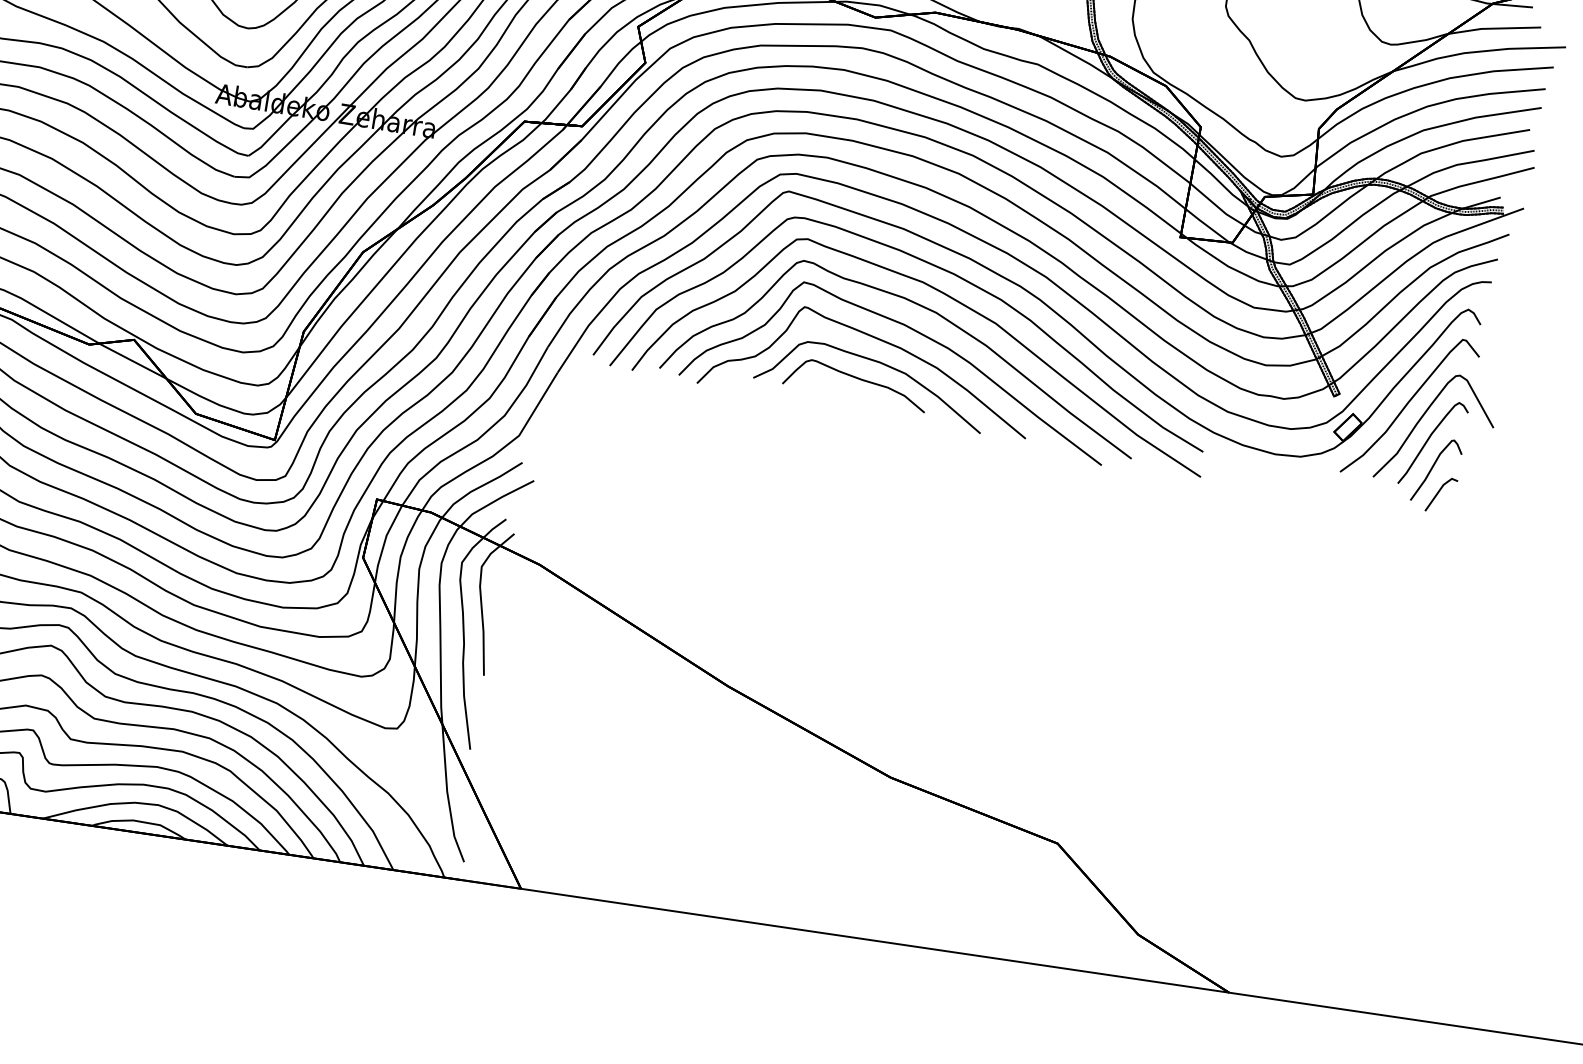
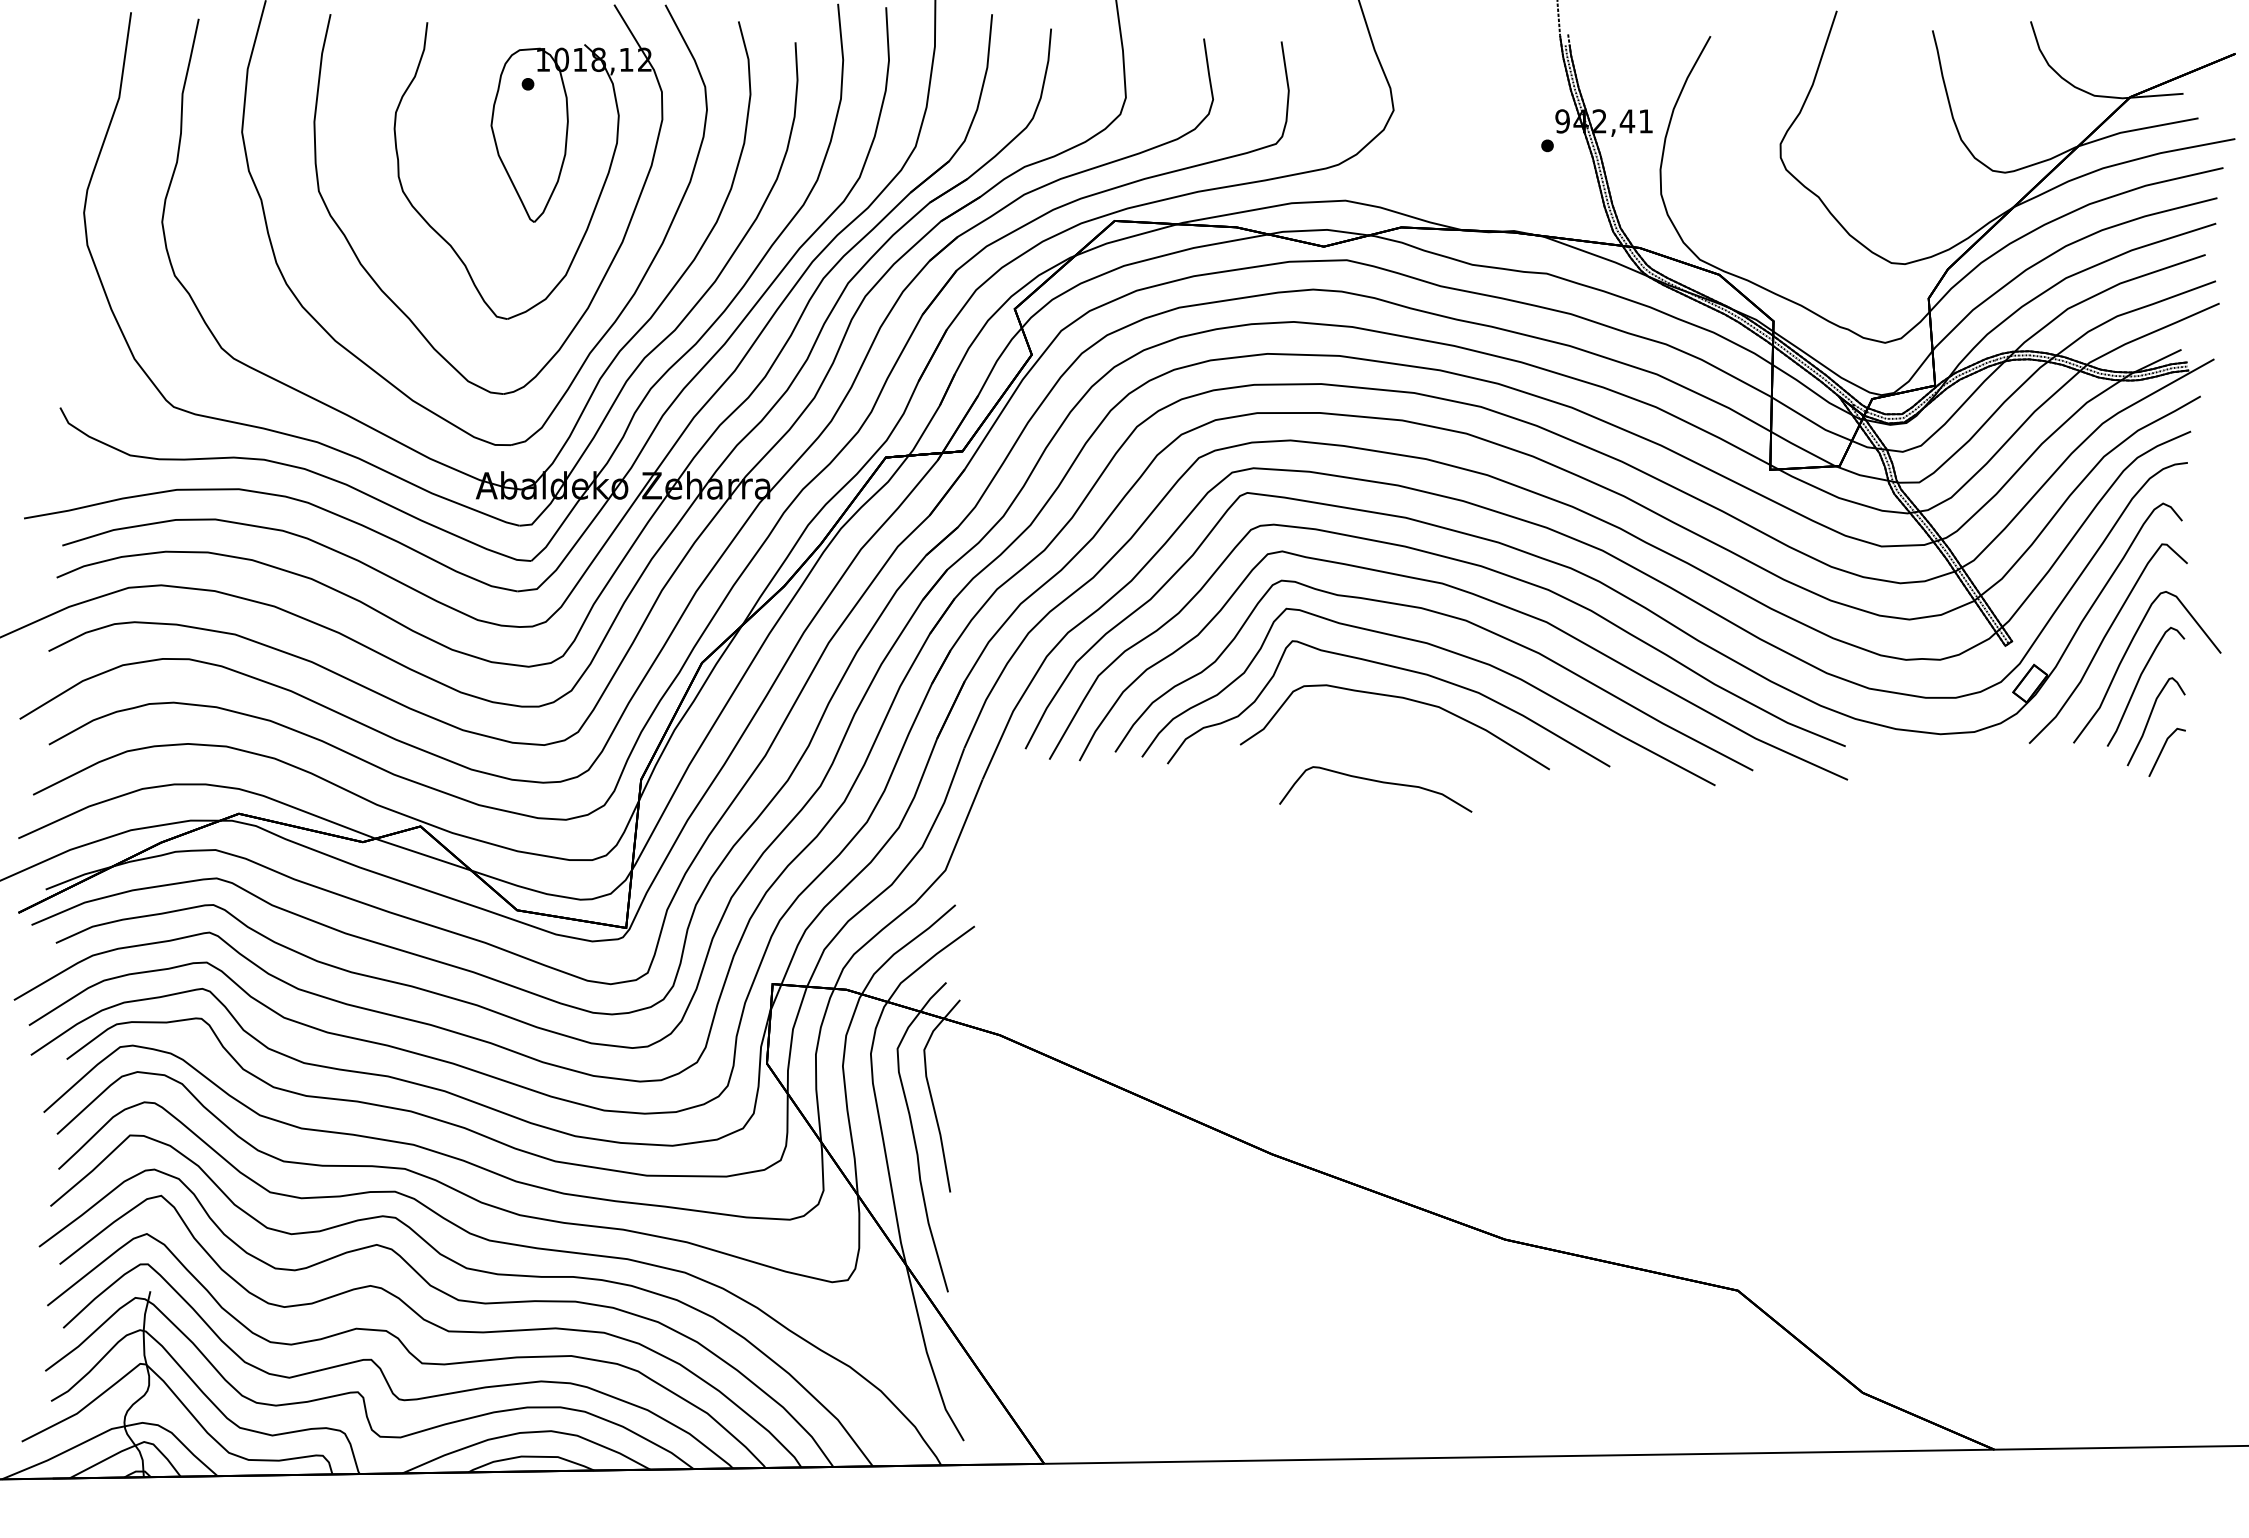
part: (857, 379) -> (1377, 782), moved

